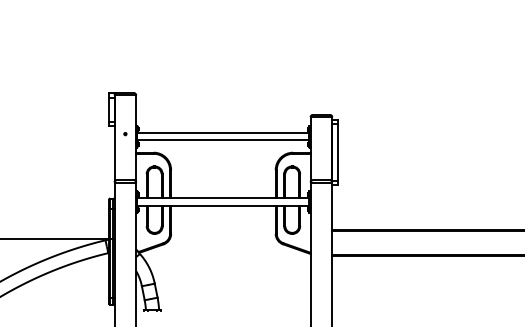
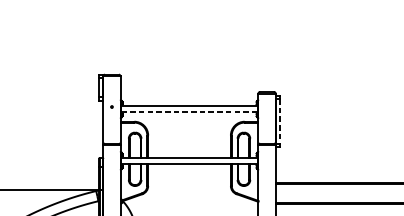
line: (223, 140) -> (189, 112), solid -> dashed
line: (337, 152) -> (279, 121), solid -> dashed

